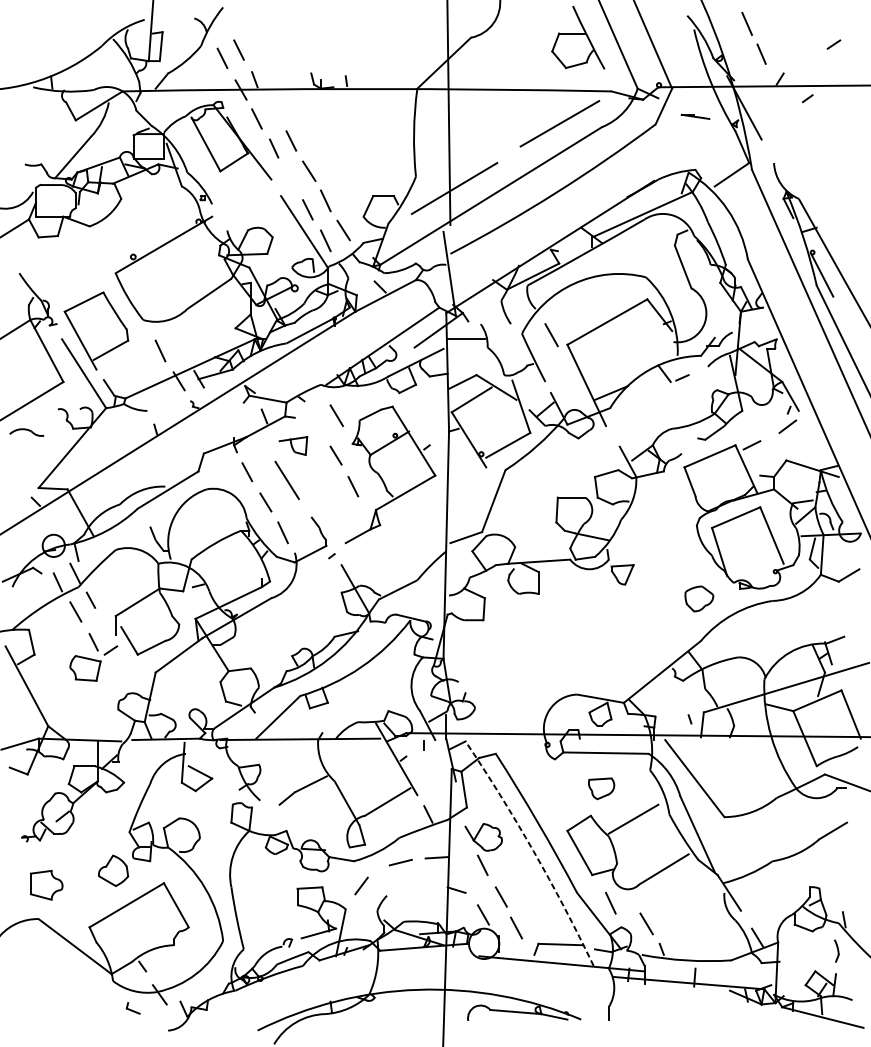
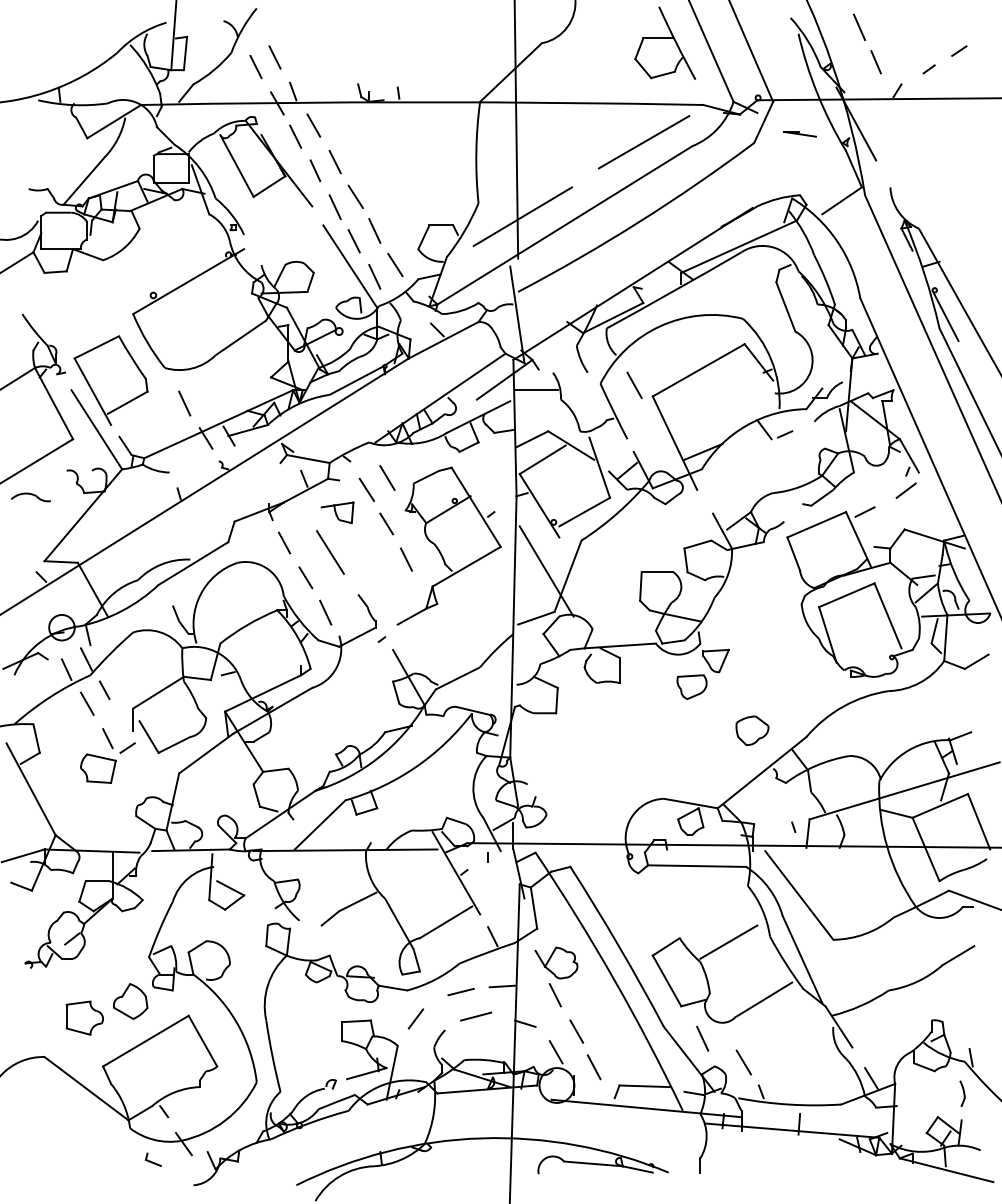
line: (807, 98) -> (928, 69), moved
line: (272, 109) -> (313, 125), added
line: (290, 180) -> (334, 207), added
line: (318, 425) -> (366, 489), added
line: (475, 496) -> (546, 571), added
part: (699, 598) -> (752, 730), moved
part: (601, 788) -> (691, 686), moved
arc: (533, 851) -> (613, 979), dashed -> solid
line: (414, 883) -> (476, 1016), added
part: (46, 884) -> (84, 1017), moved

